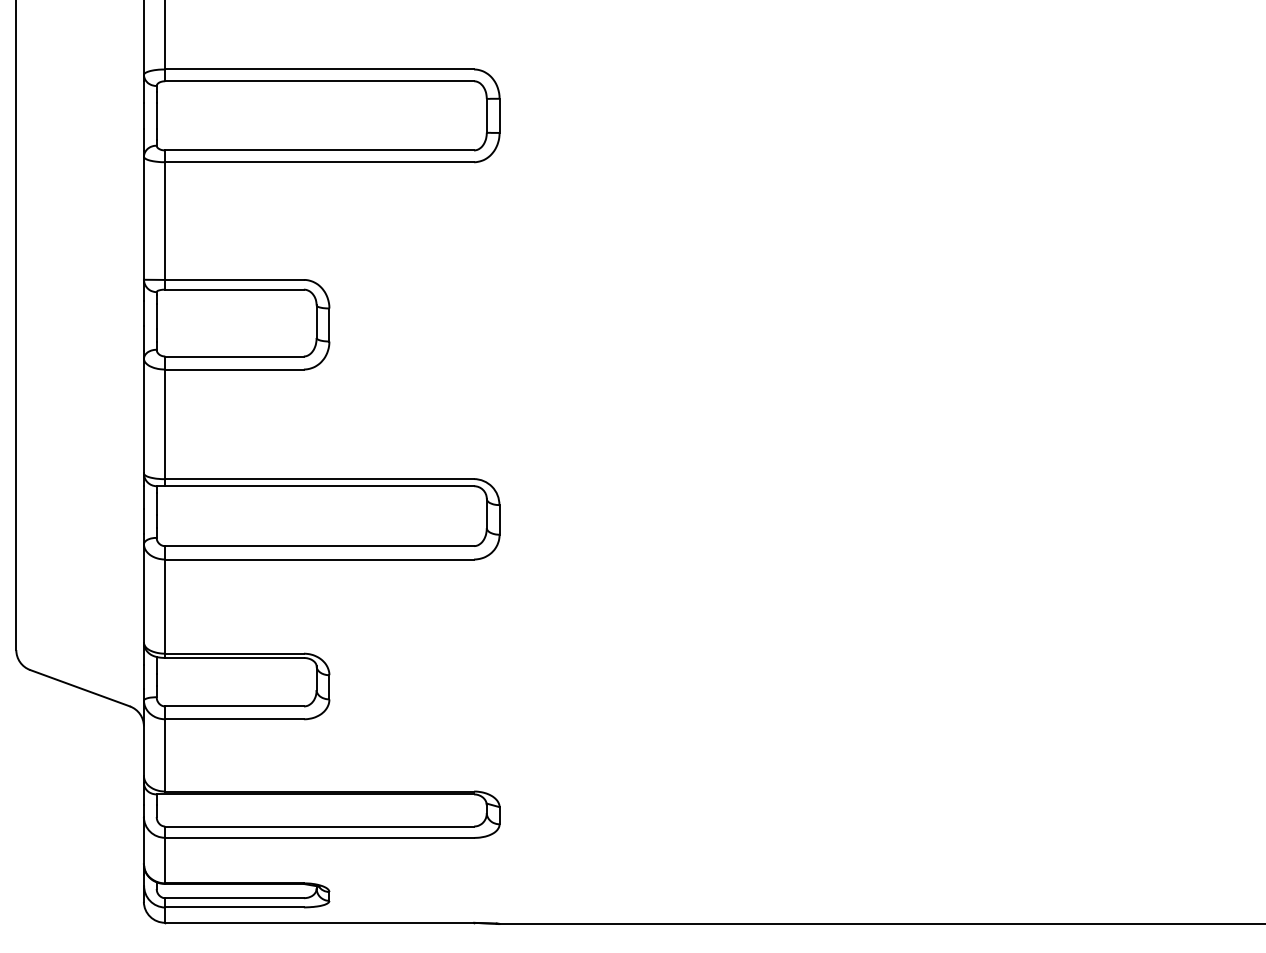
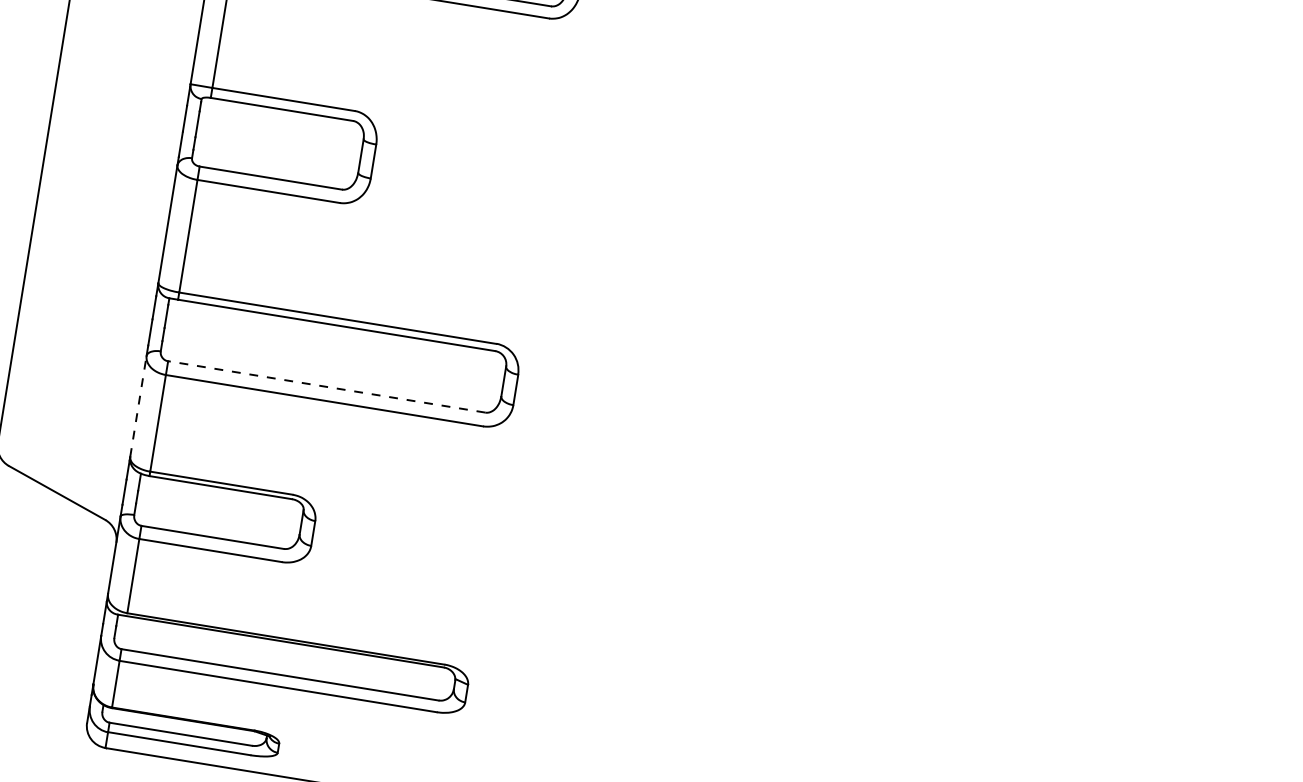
line: (319, 546) -> (326, 387), solid -> dashed
line: (143, 593) -> (137, 406), solid -> dashed

